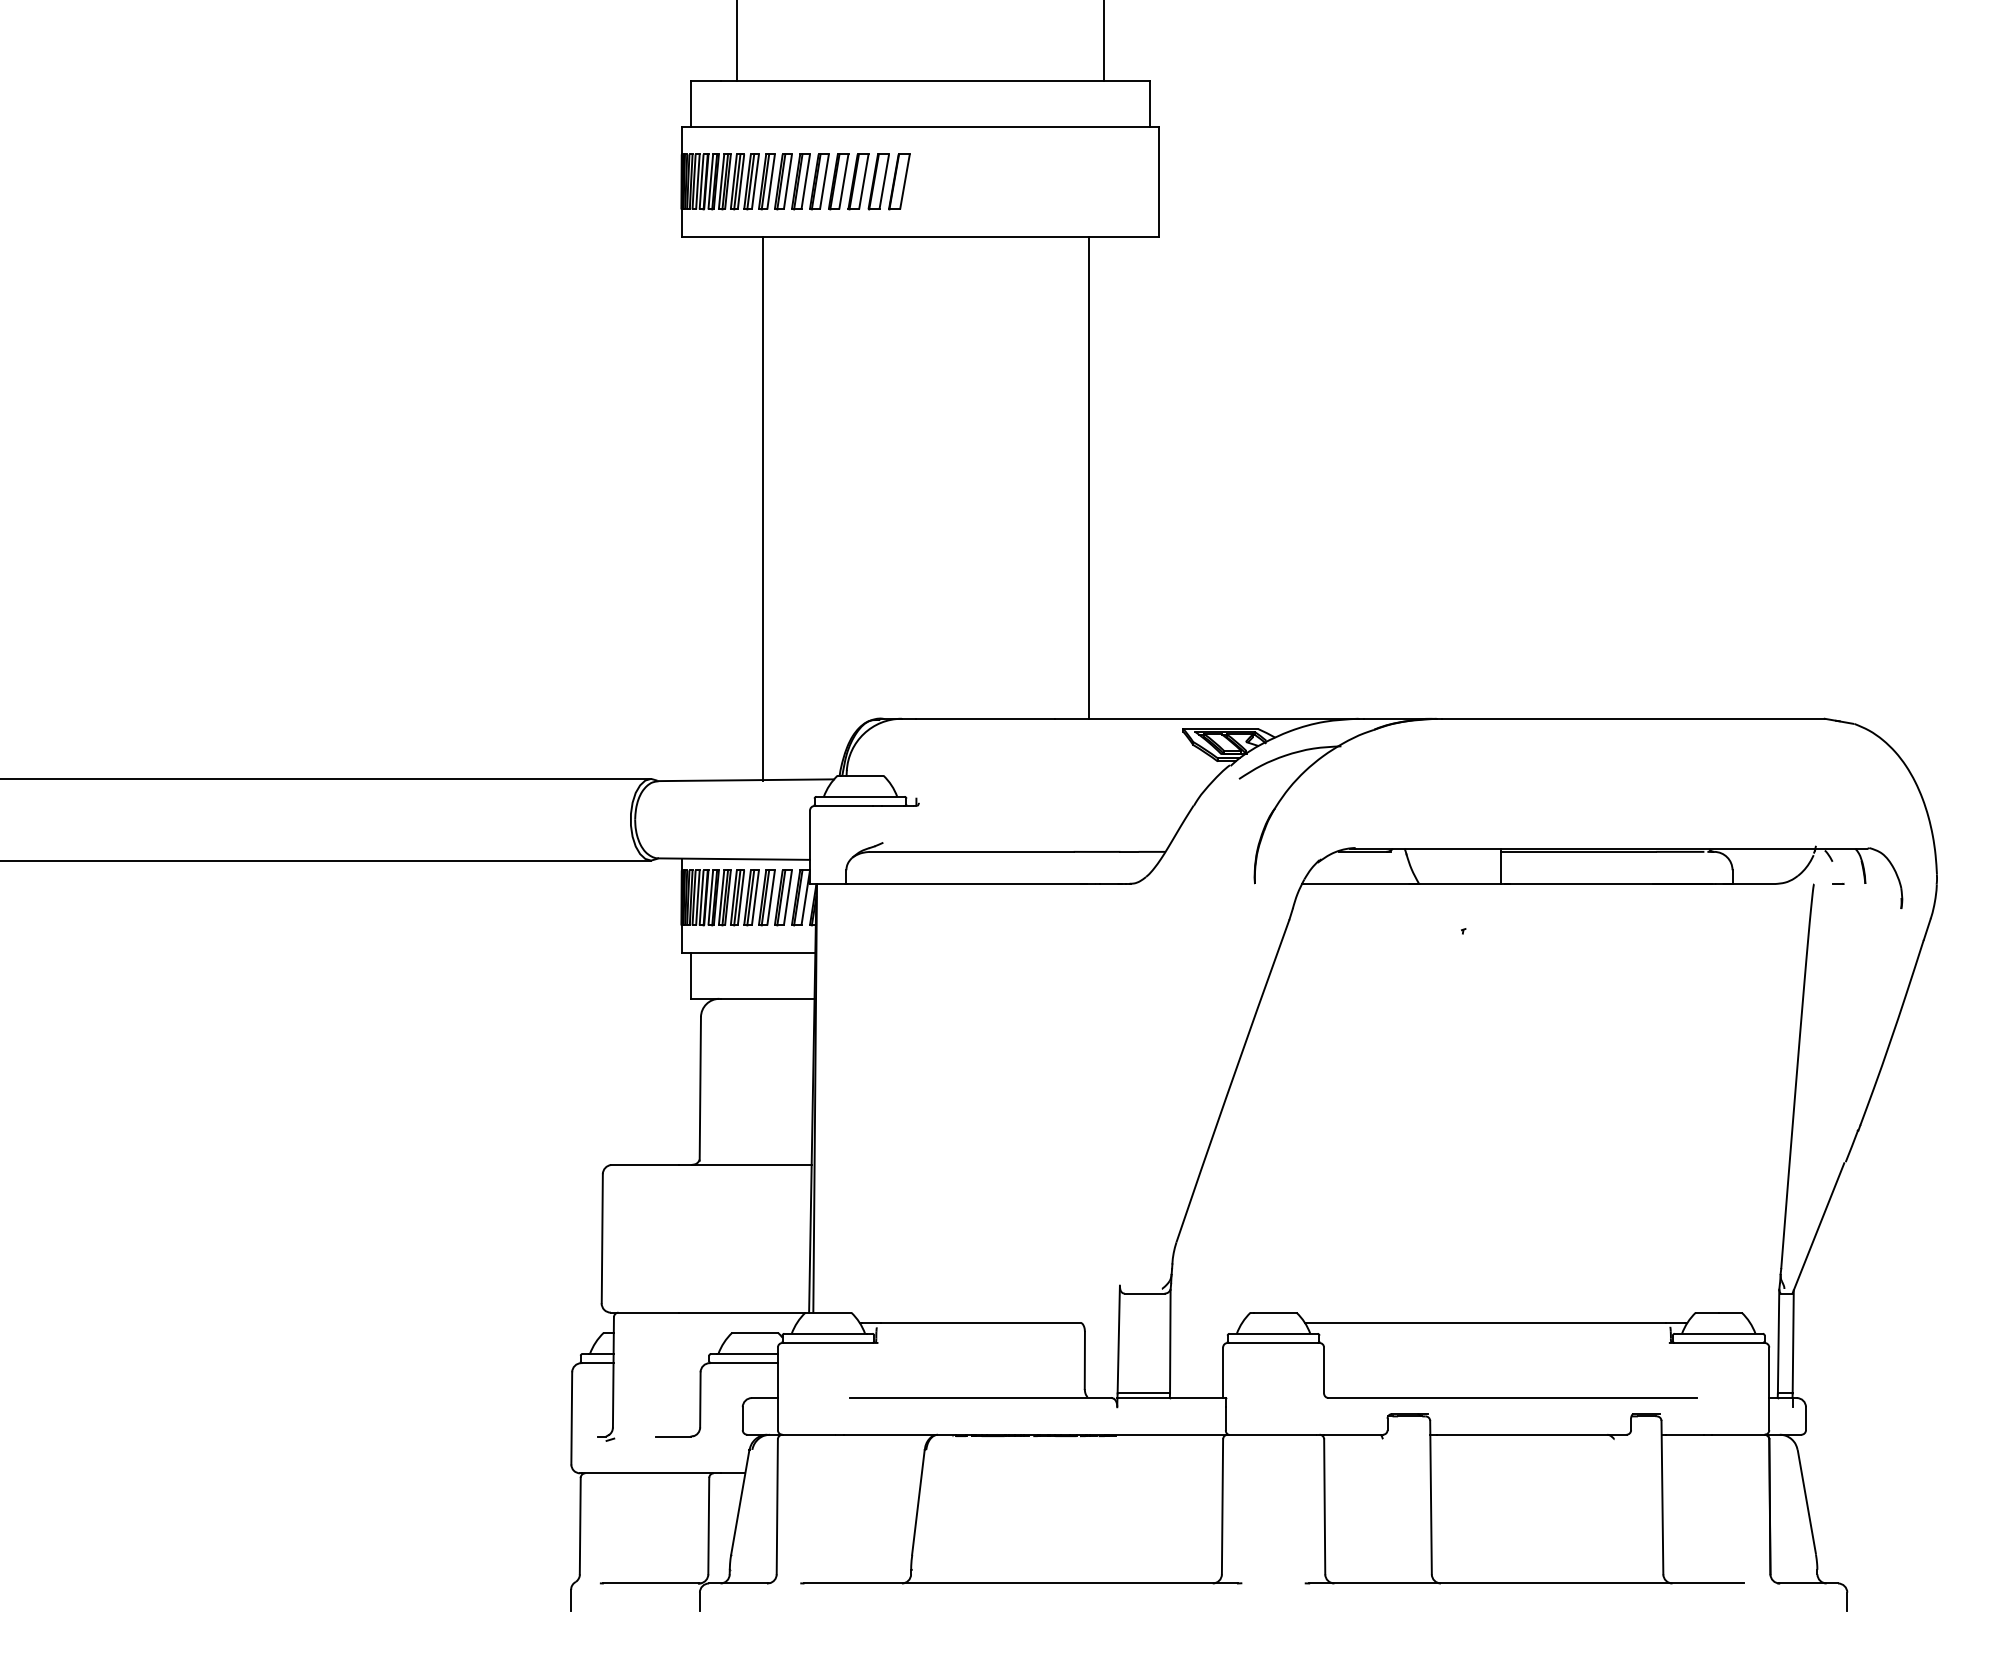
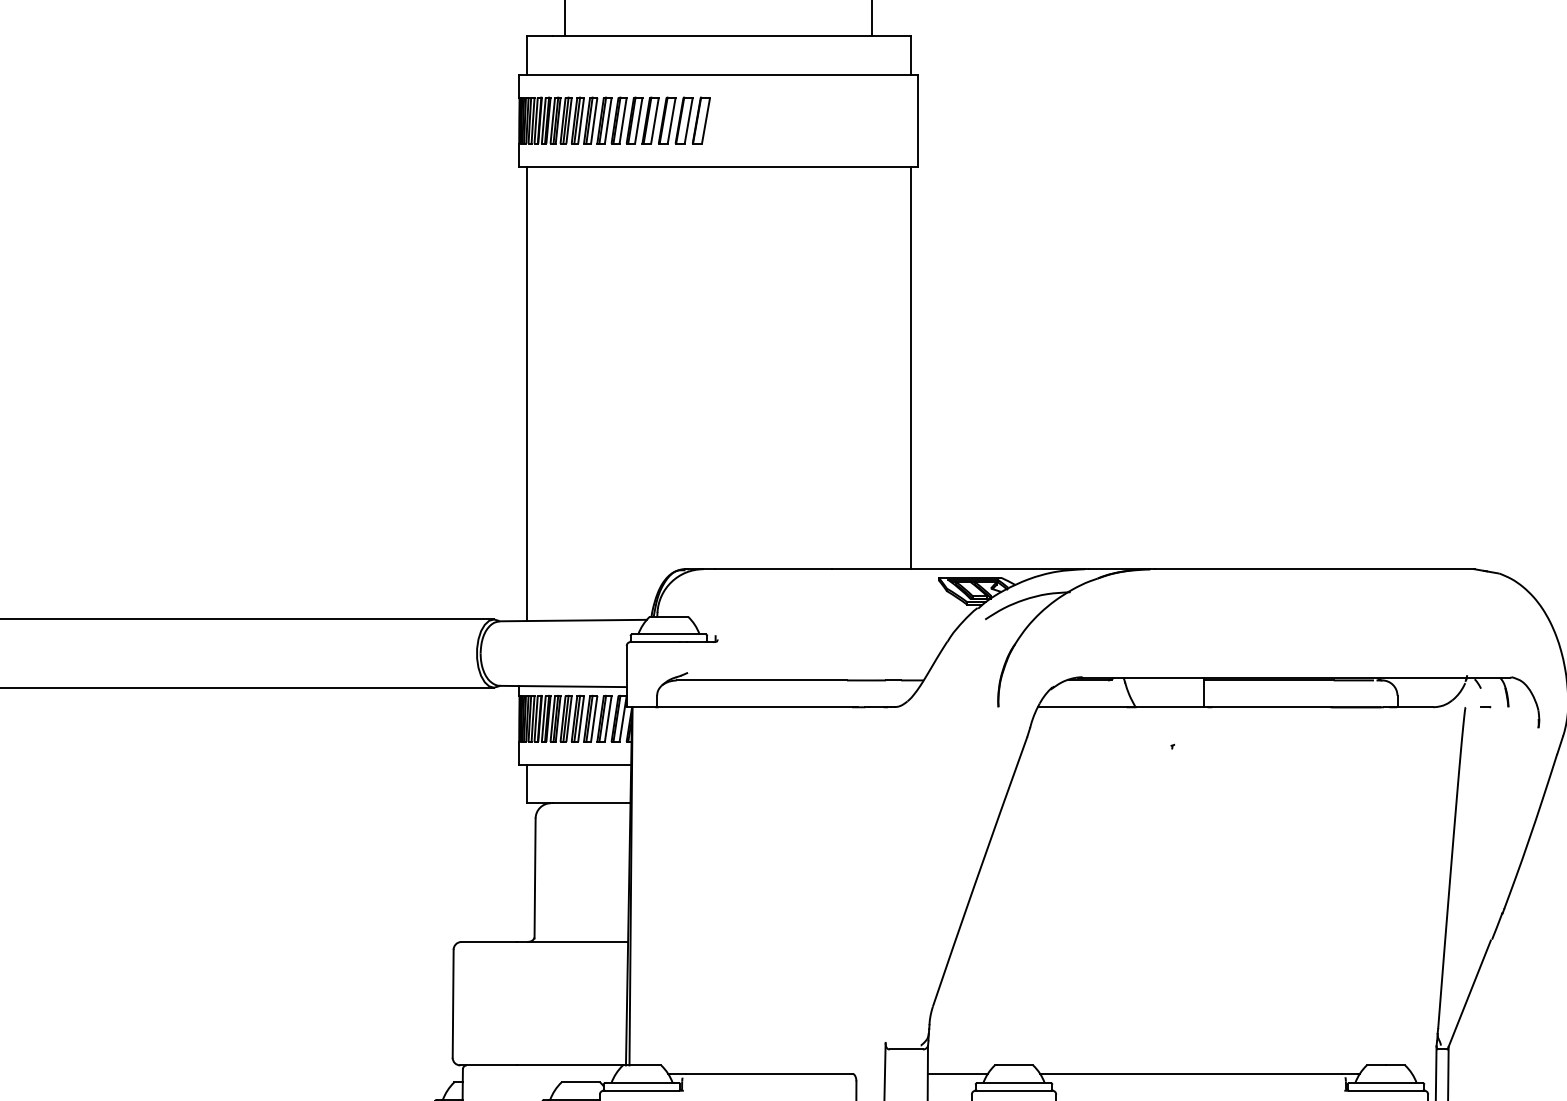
line: (1088, 477) -> (910, 367), moved
line: (762, 508) -> (526, 393), moved
line: (1206, 1322) -> (957, 1073), added

